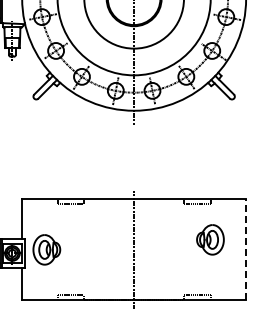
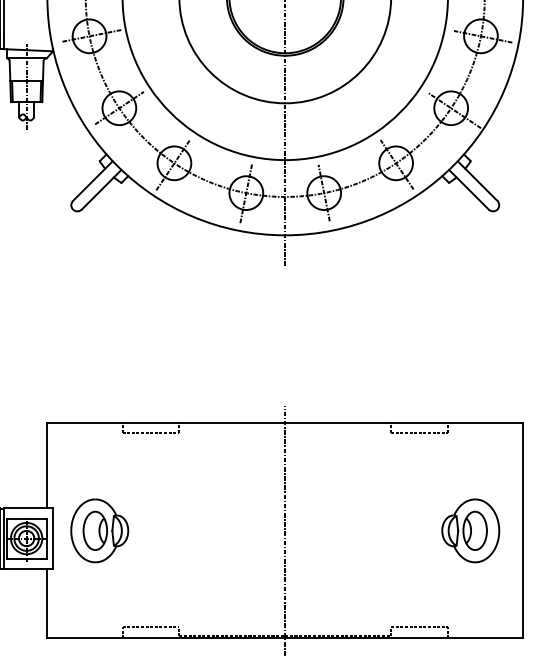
part: (210, 239) -> (470, 530), moved
line: (246, 249) -> (523, 530), dashed -> solid

